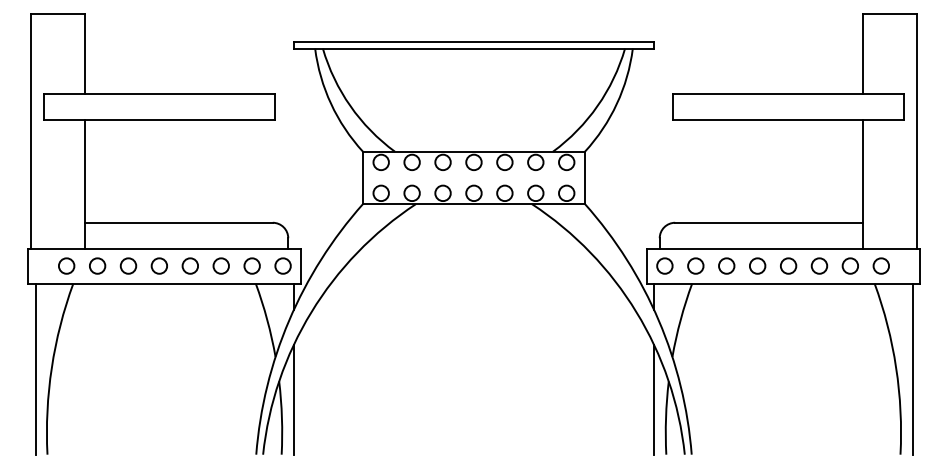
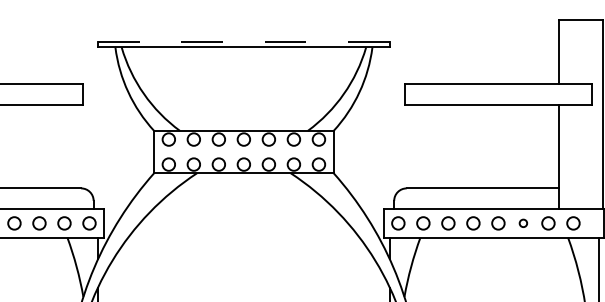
line: (473, 42) -> (243, 42), solid -> dashed
circle: (819, 265) -> (523, 222), size x0.6

